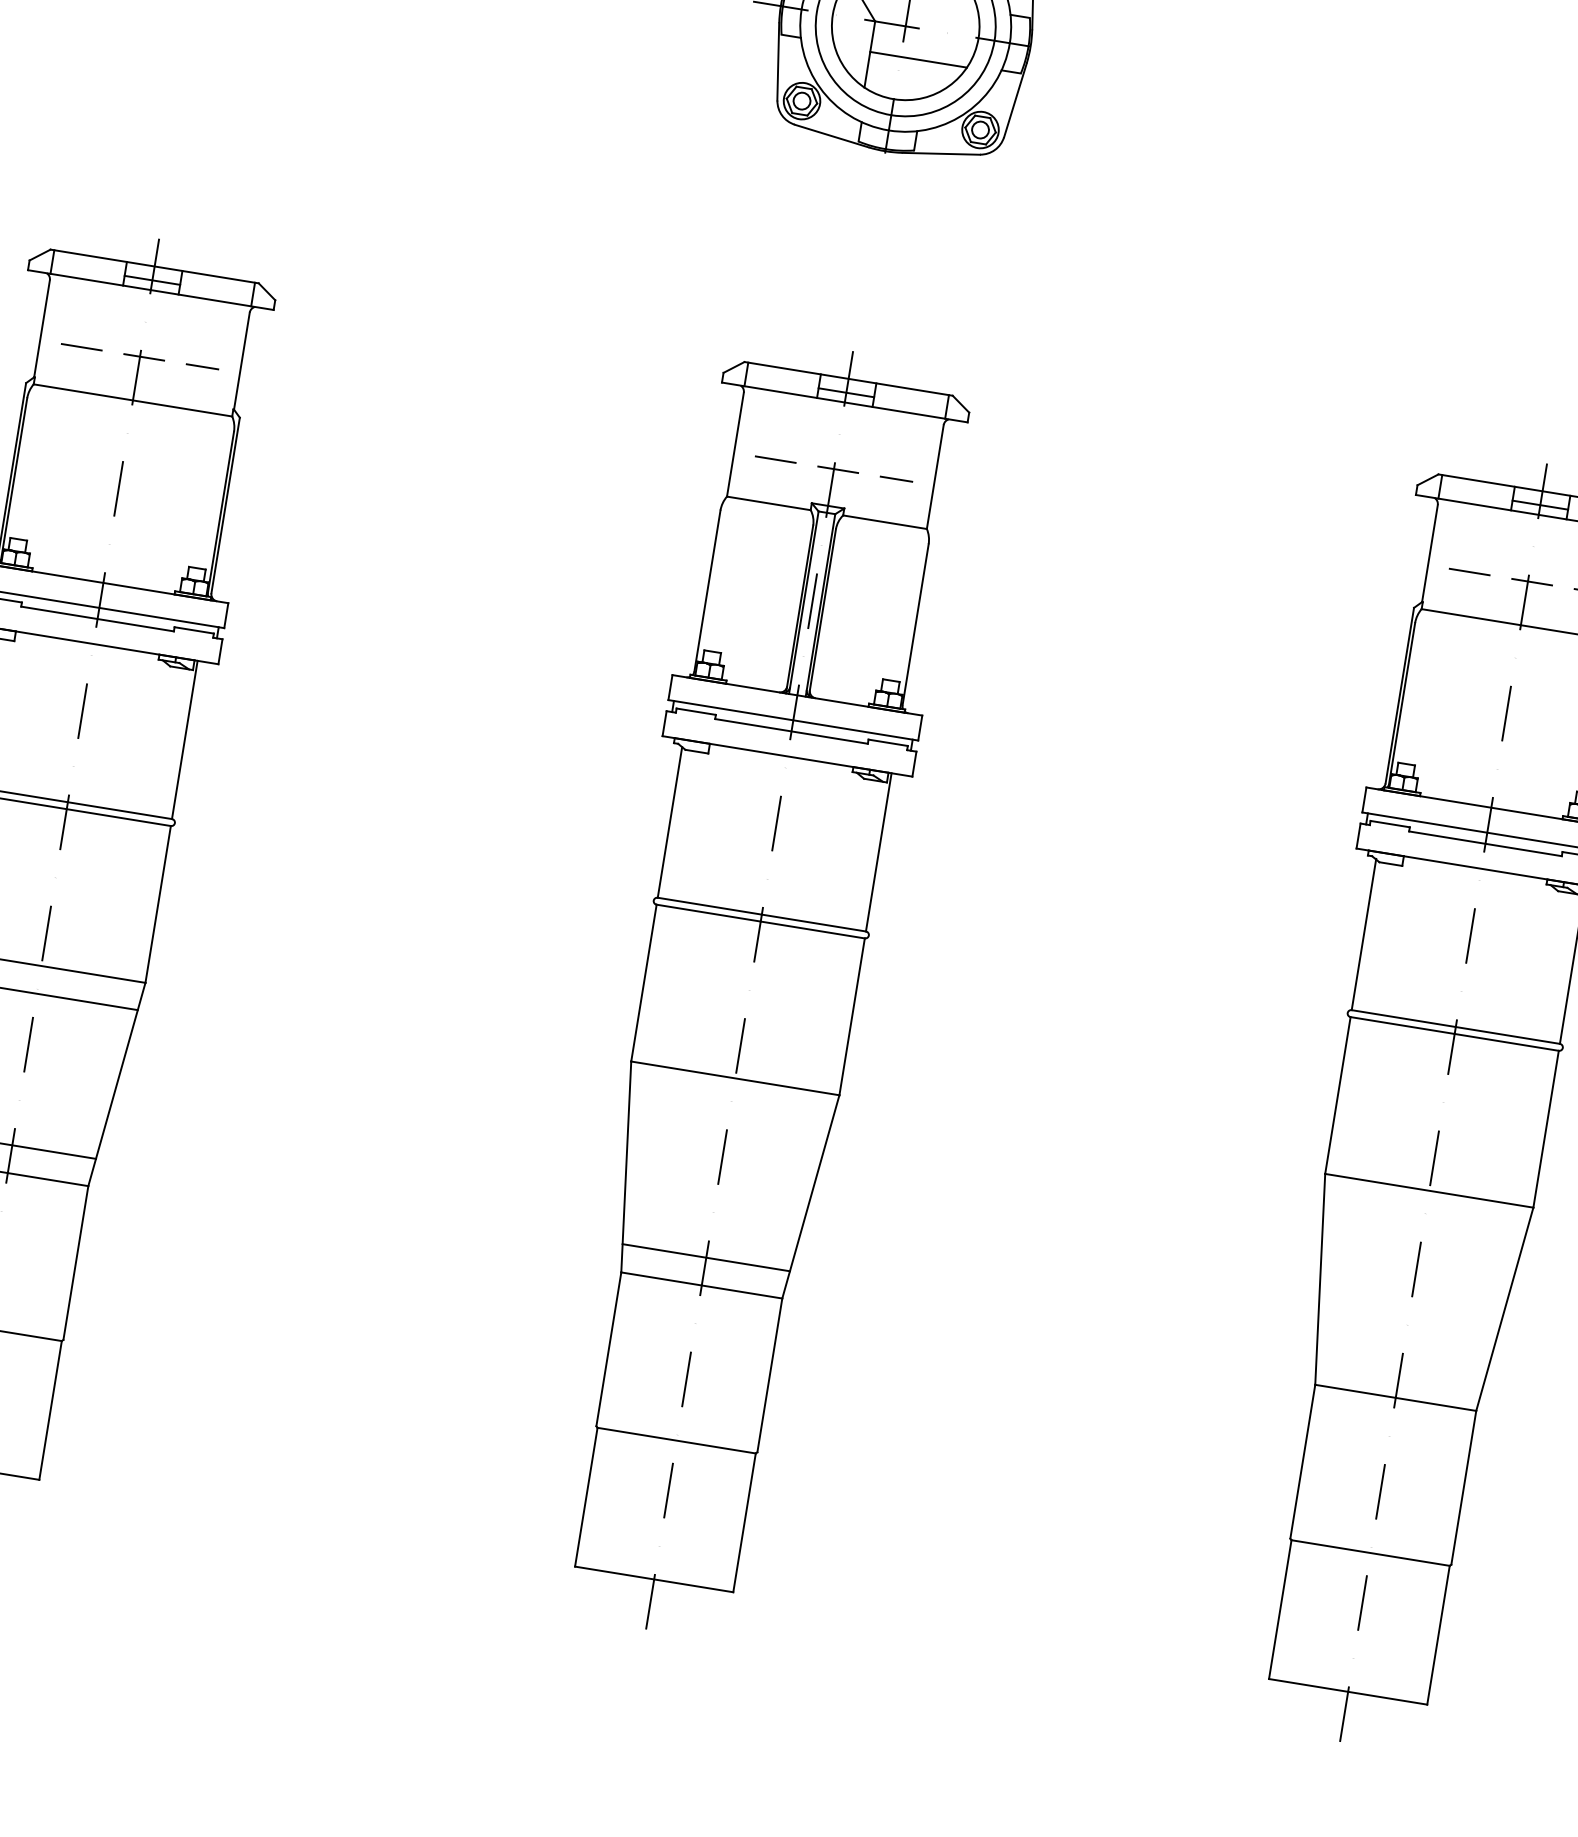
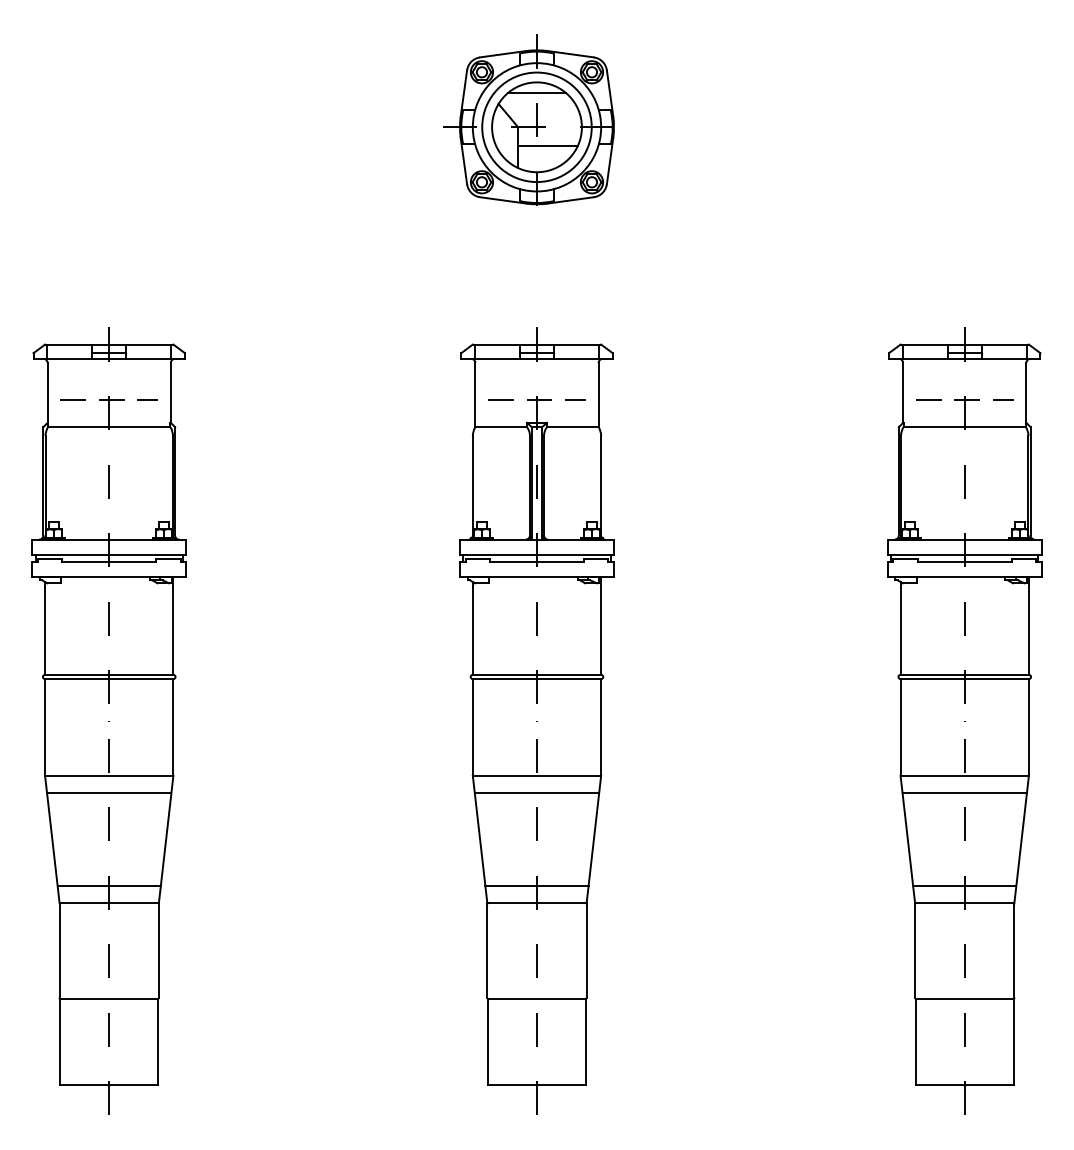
line: (730, 1105) -> (536, 792), added
line: (1424, 1217) -> (964, 792), added
line: (1399, 1370) -> (964, 886), added

